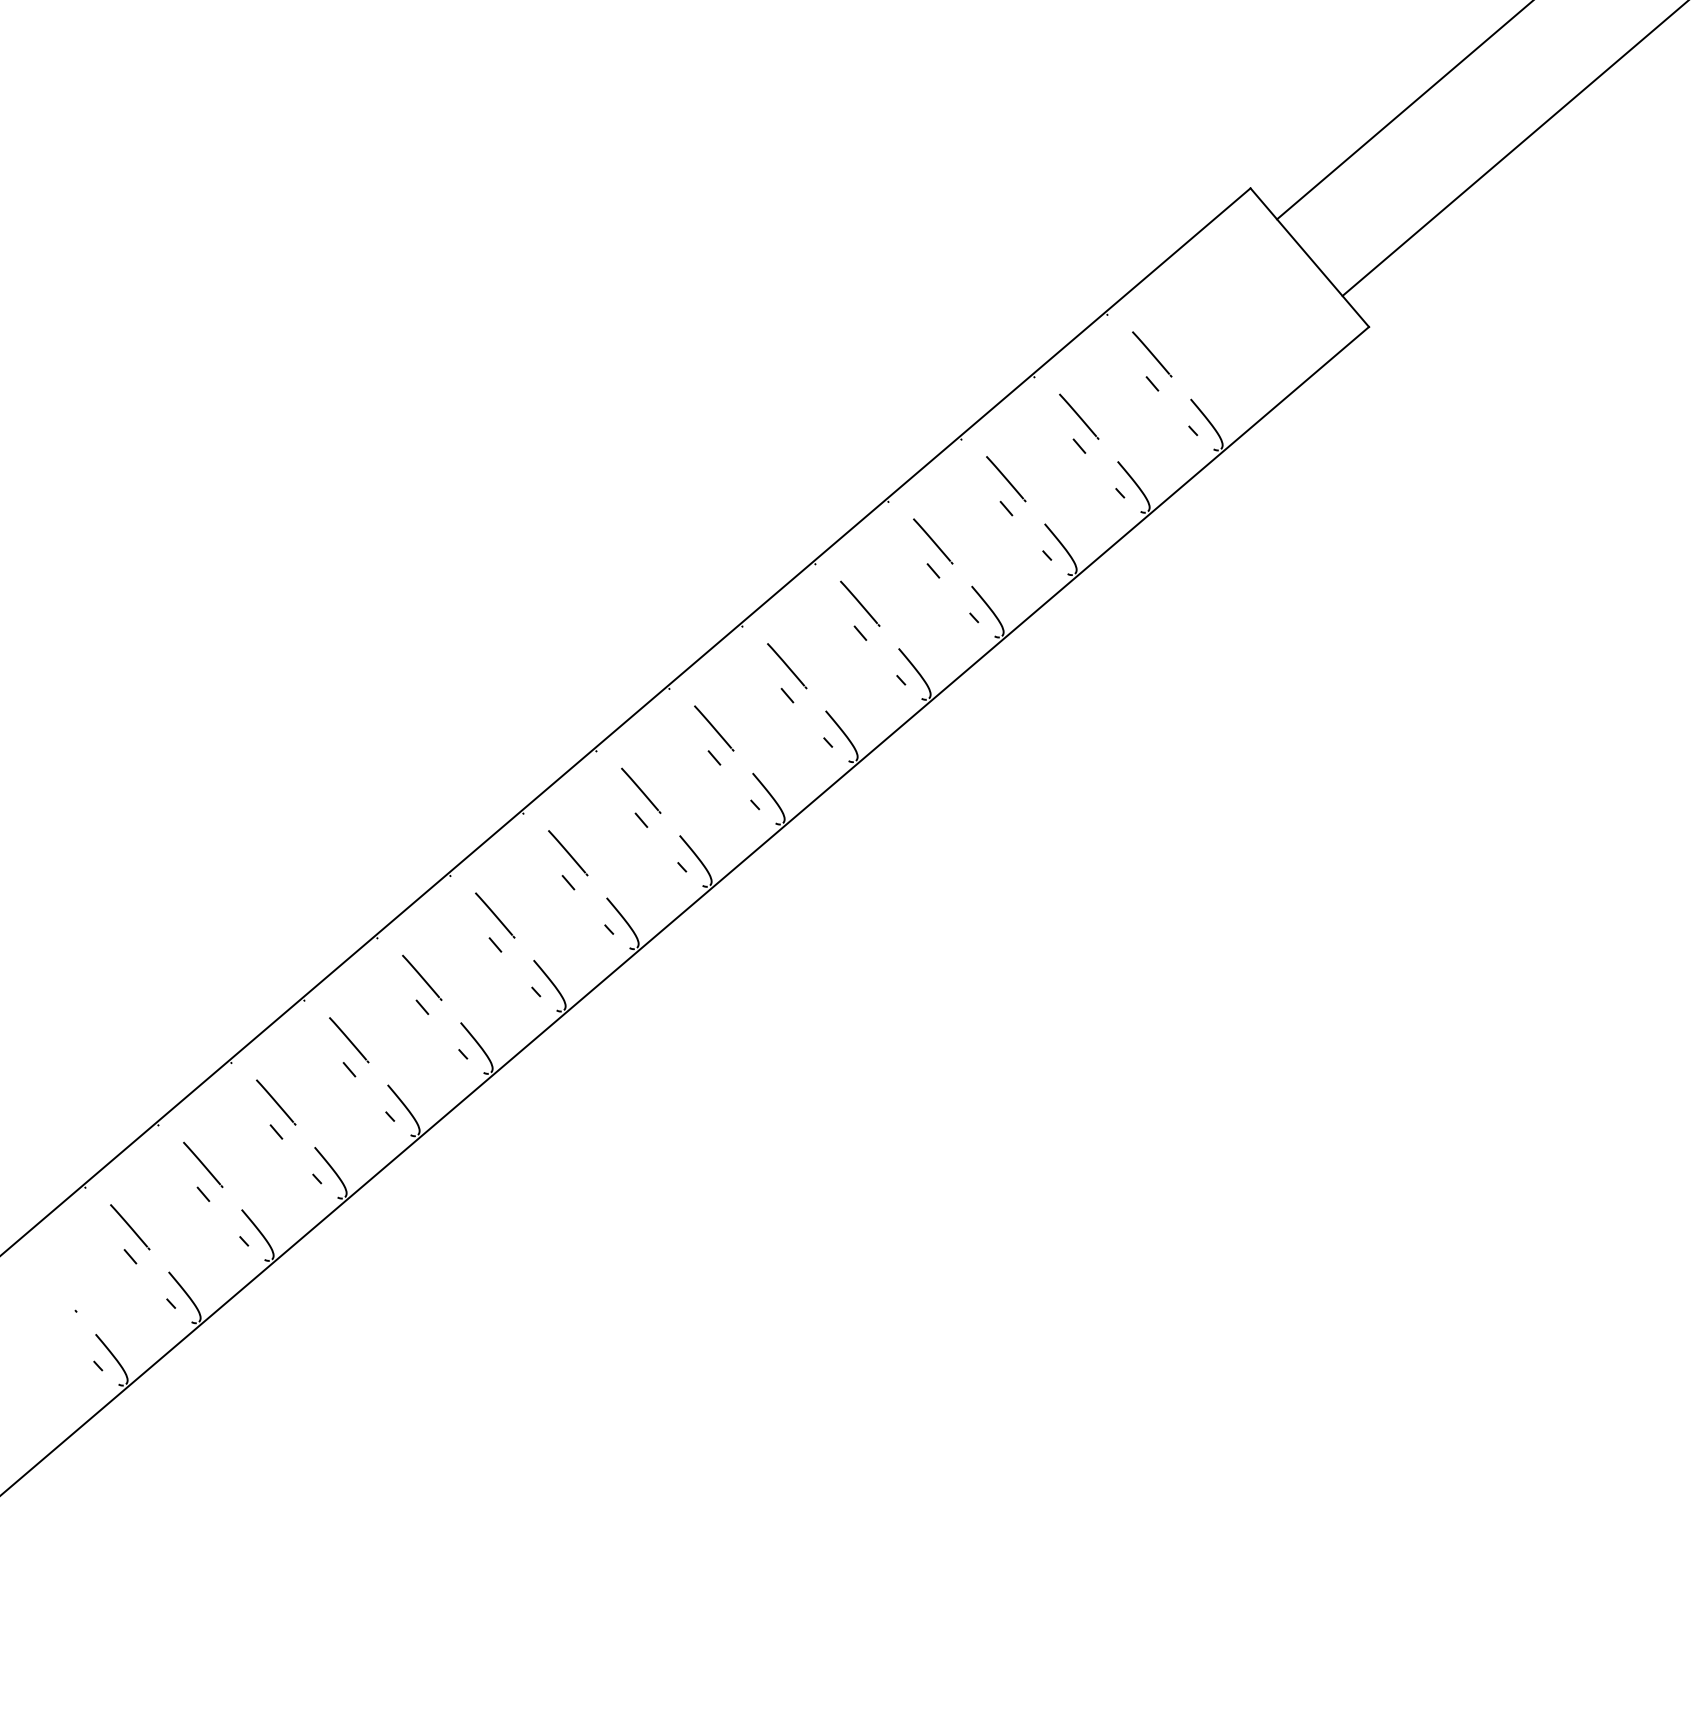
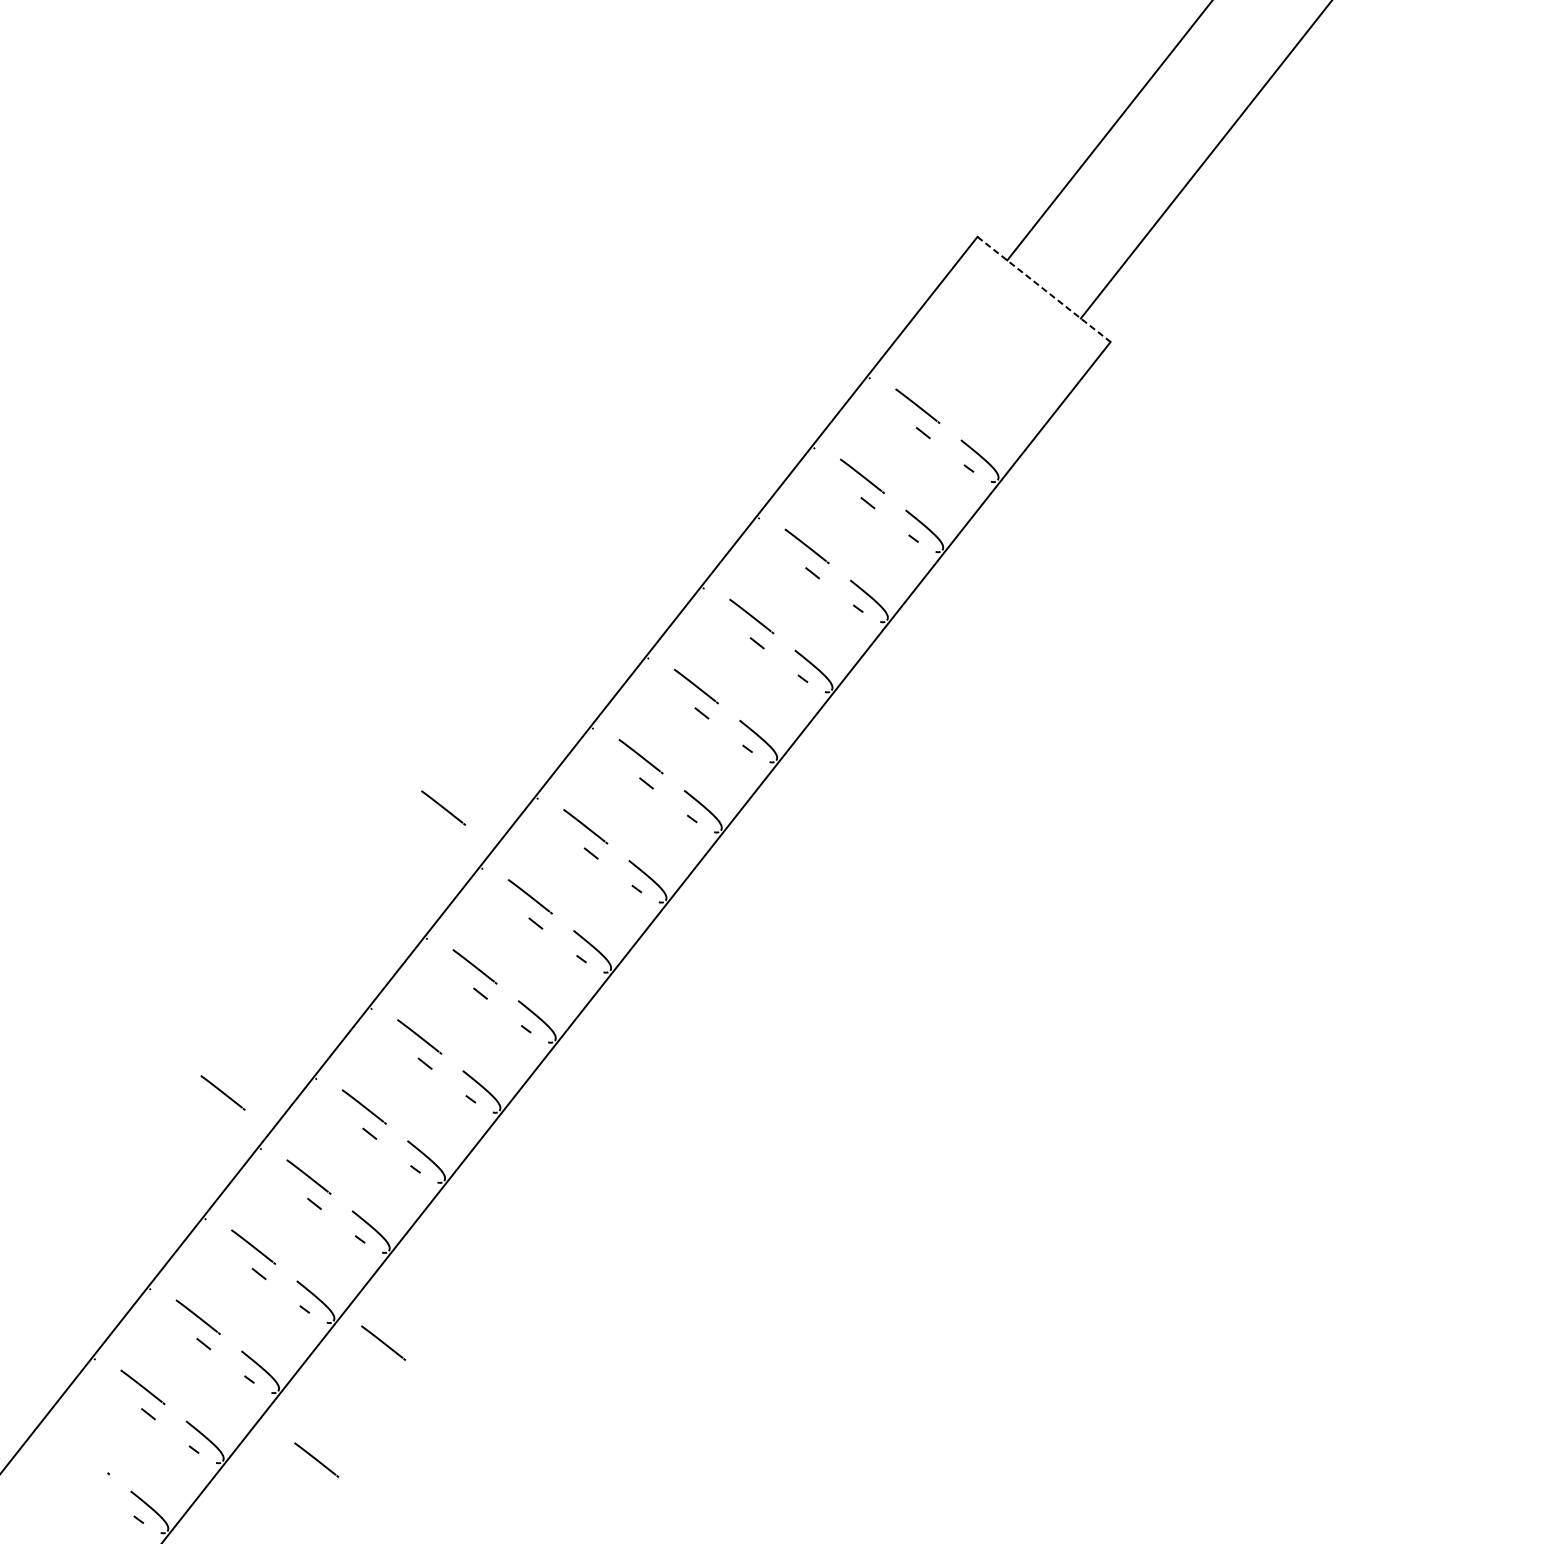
line: (1310, 258) -> (1044, 290), solid -> dashed
line: (568, 679) -> (443, 808), added
line: (276, 933) -> (223, 1092), added
line: (393, 1230) -> (383, 1342), added
line: (298, 1340) -> (316, 1460), added

